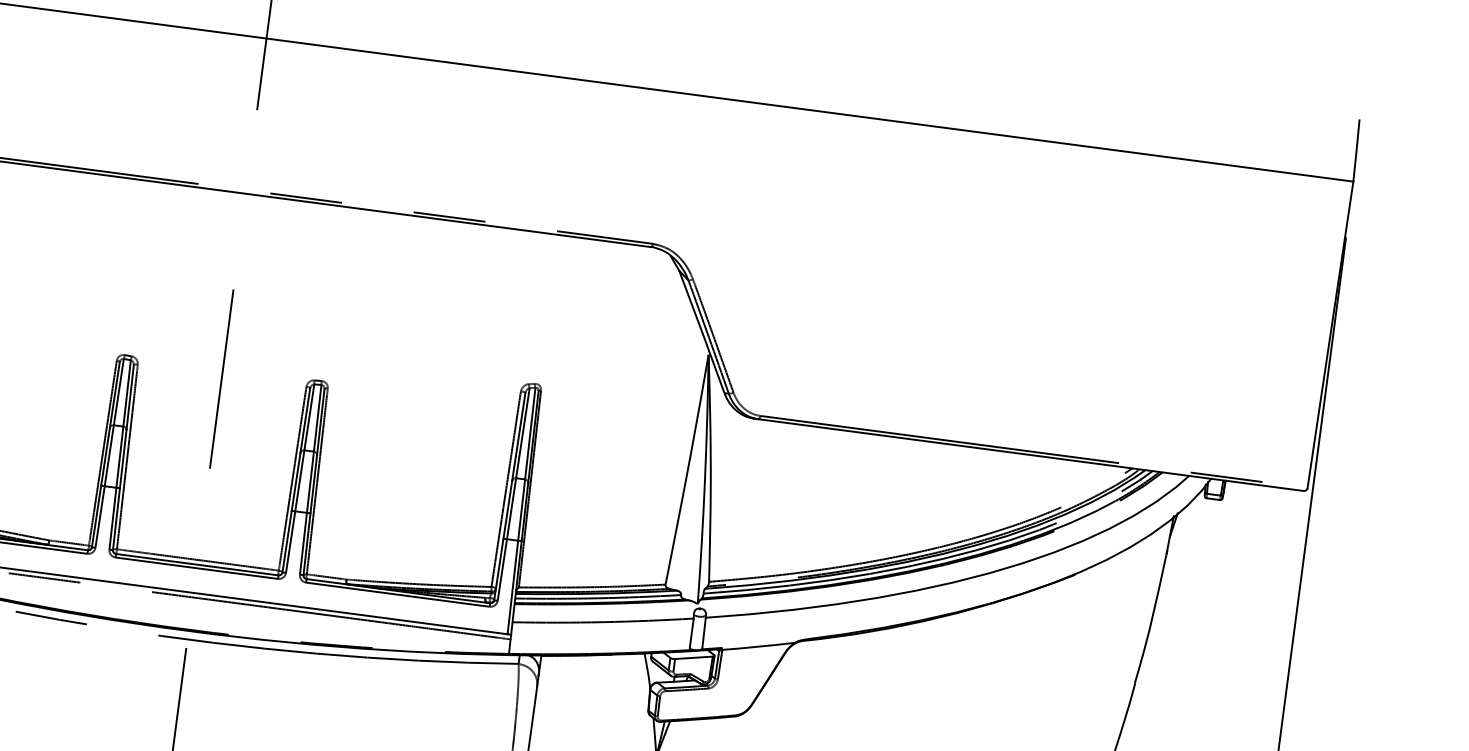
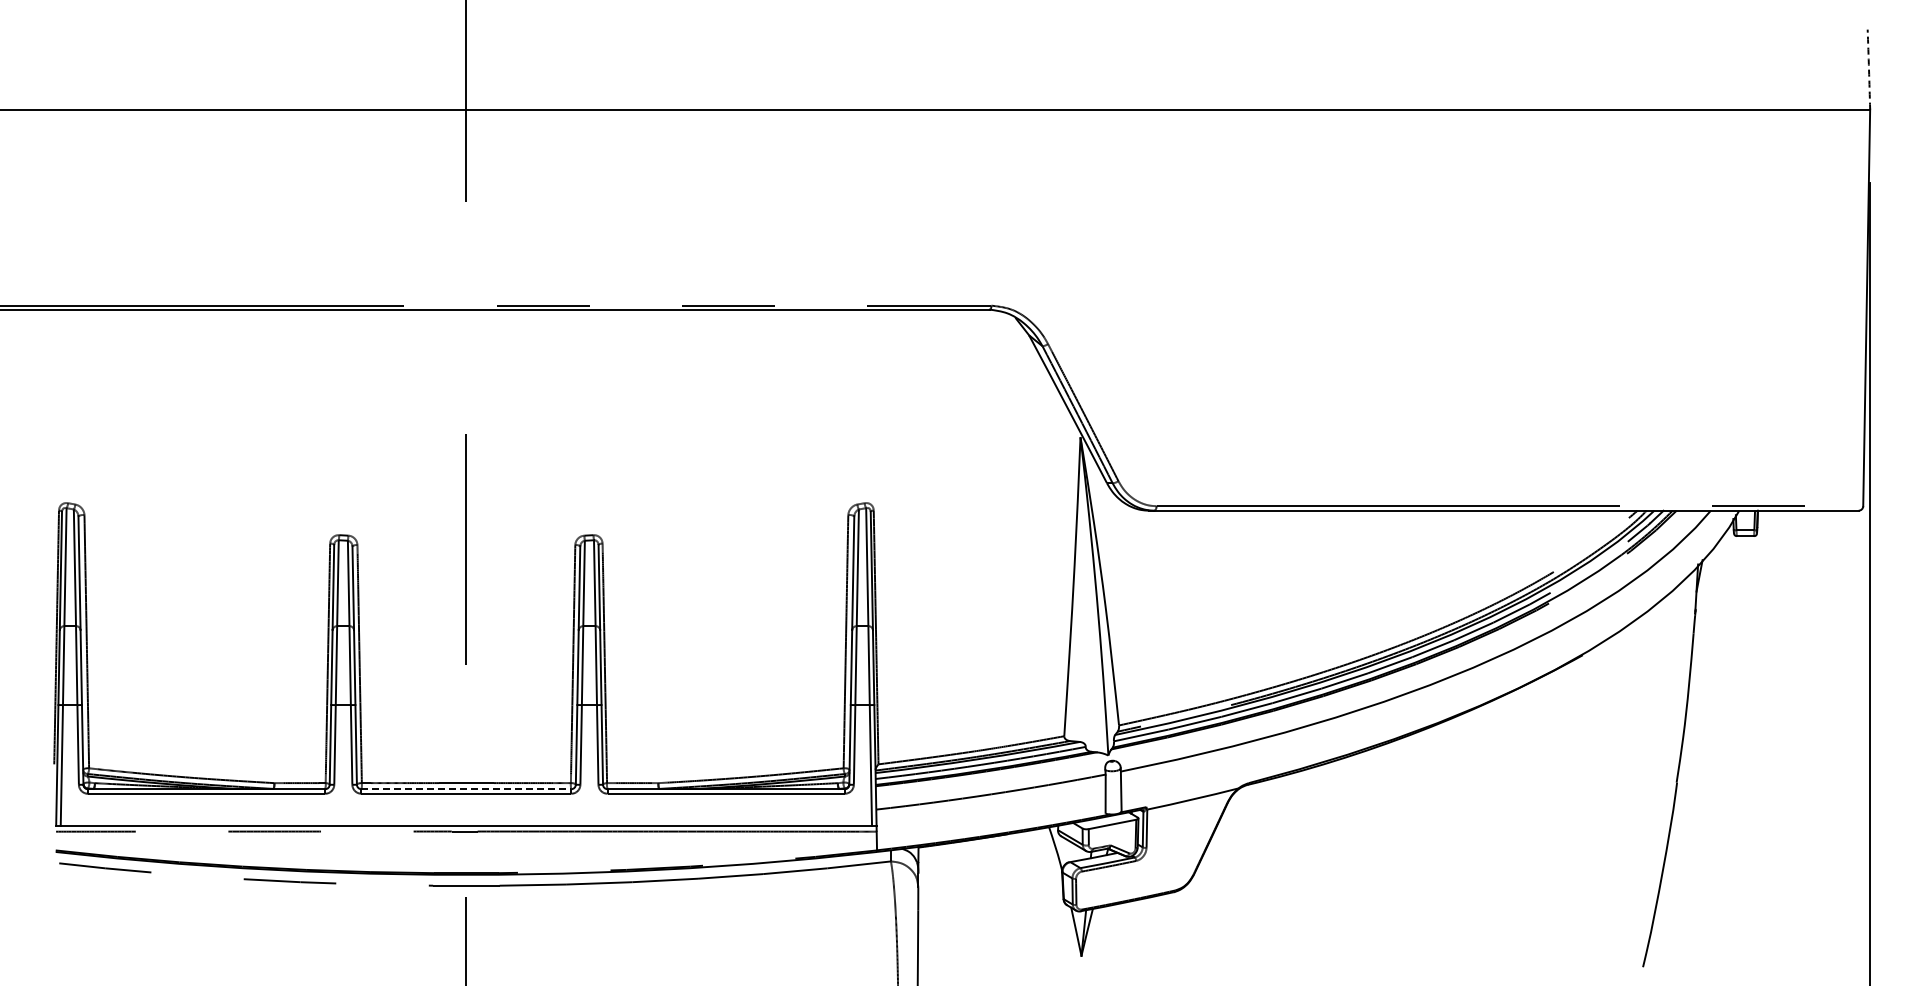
arc: (1356, 150) -> (1869, 69), solid -> dashed
line: (197, 564) -> (466, 789), solid -> dashed

